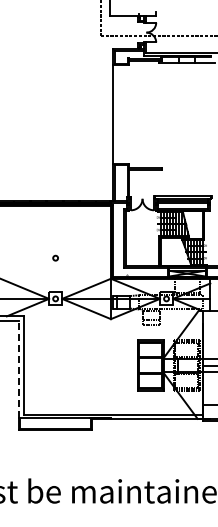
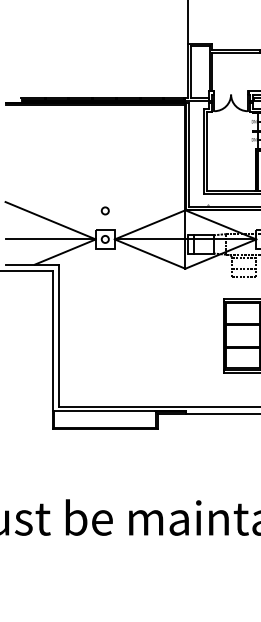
circle: (55, 257) -> (105, 209), moved
line: (19, 368) -> (53, 340), dashed -> solid

